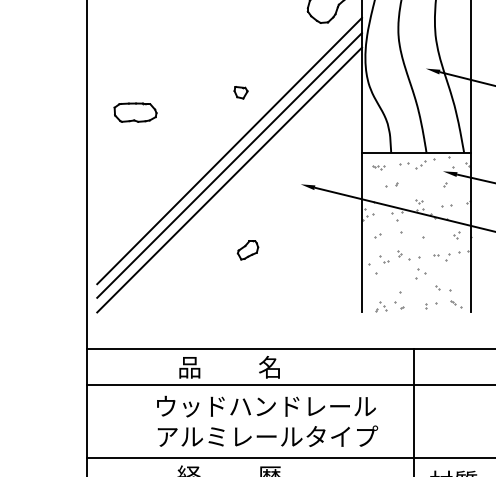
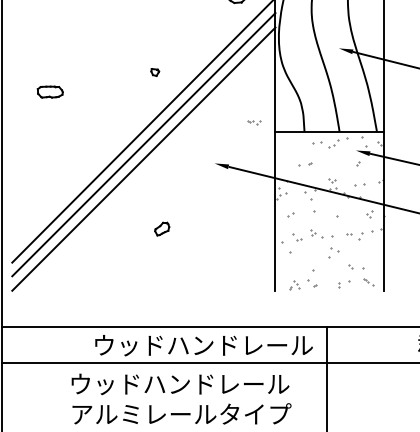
part: (240, 92) -> (154, 72), size x0.6
part: (135, 112) -> (50, 92), size x0.6
part: (378, 167) -> (254, 122), moved
part: (247, 250) -> (161, 229), size x0.7
text: (289, 366) -> (203, 344), 品          名 -> ウッドハンドレール

